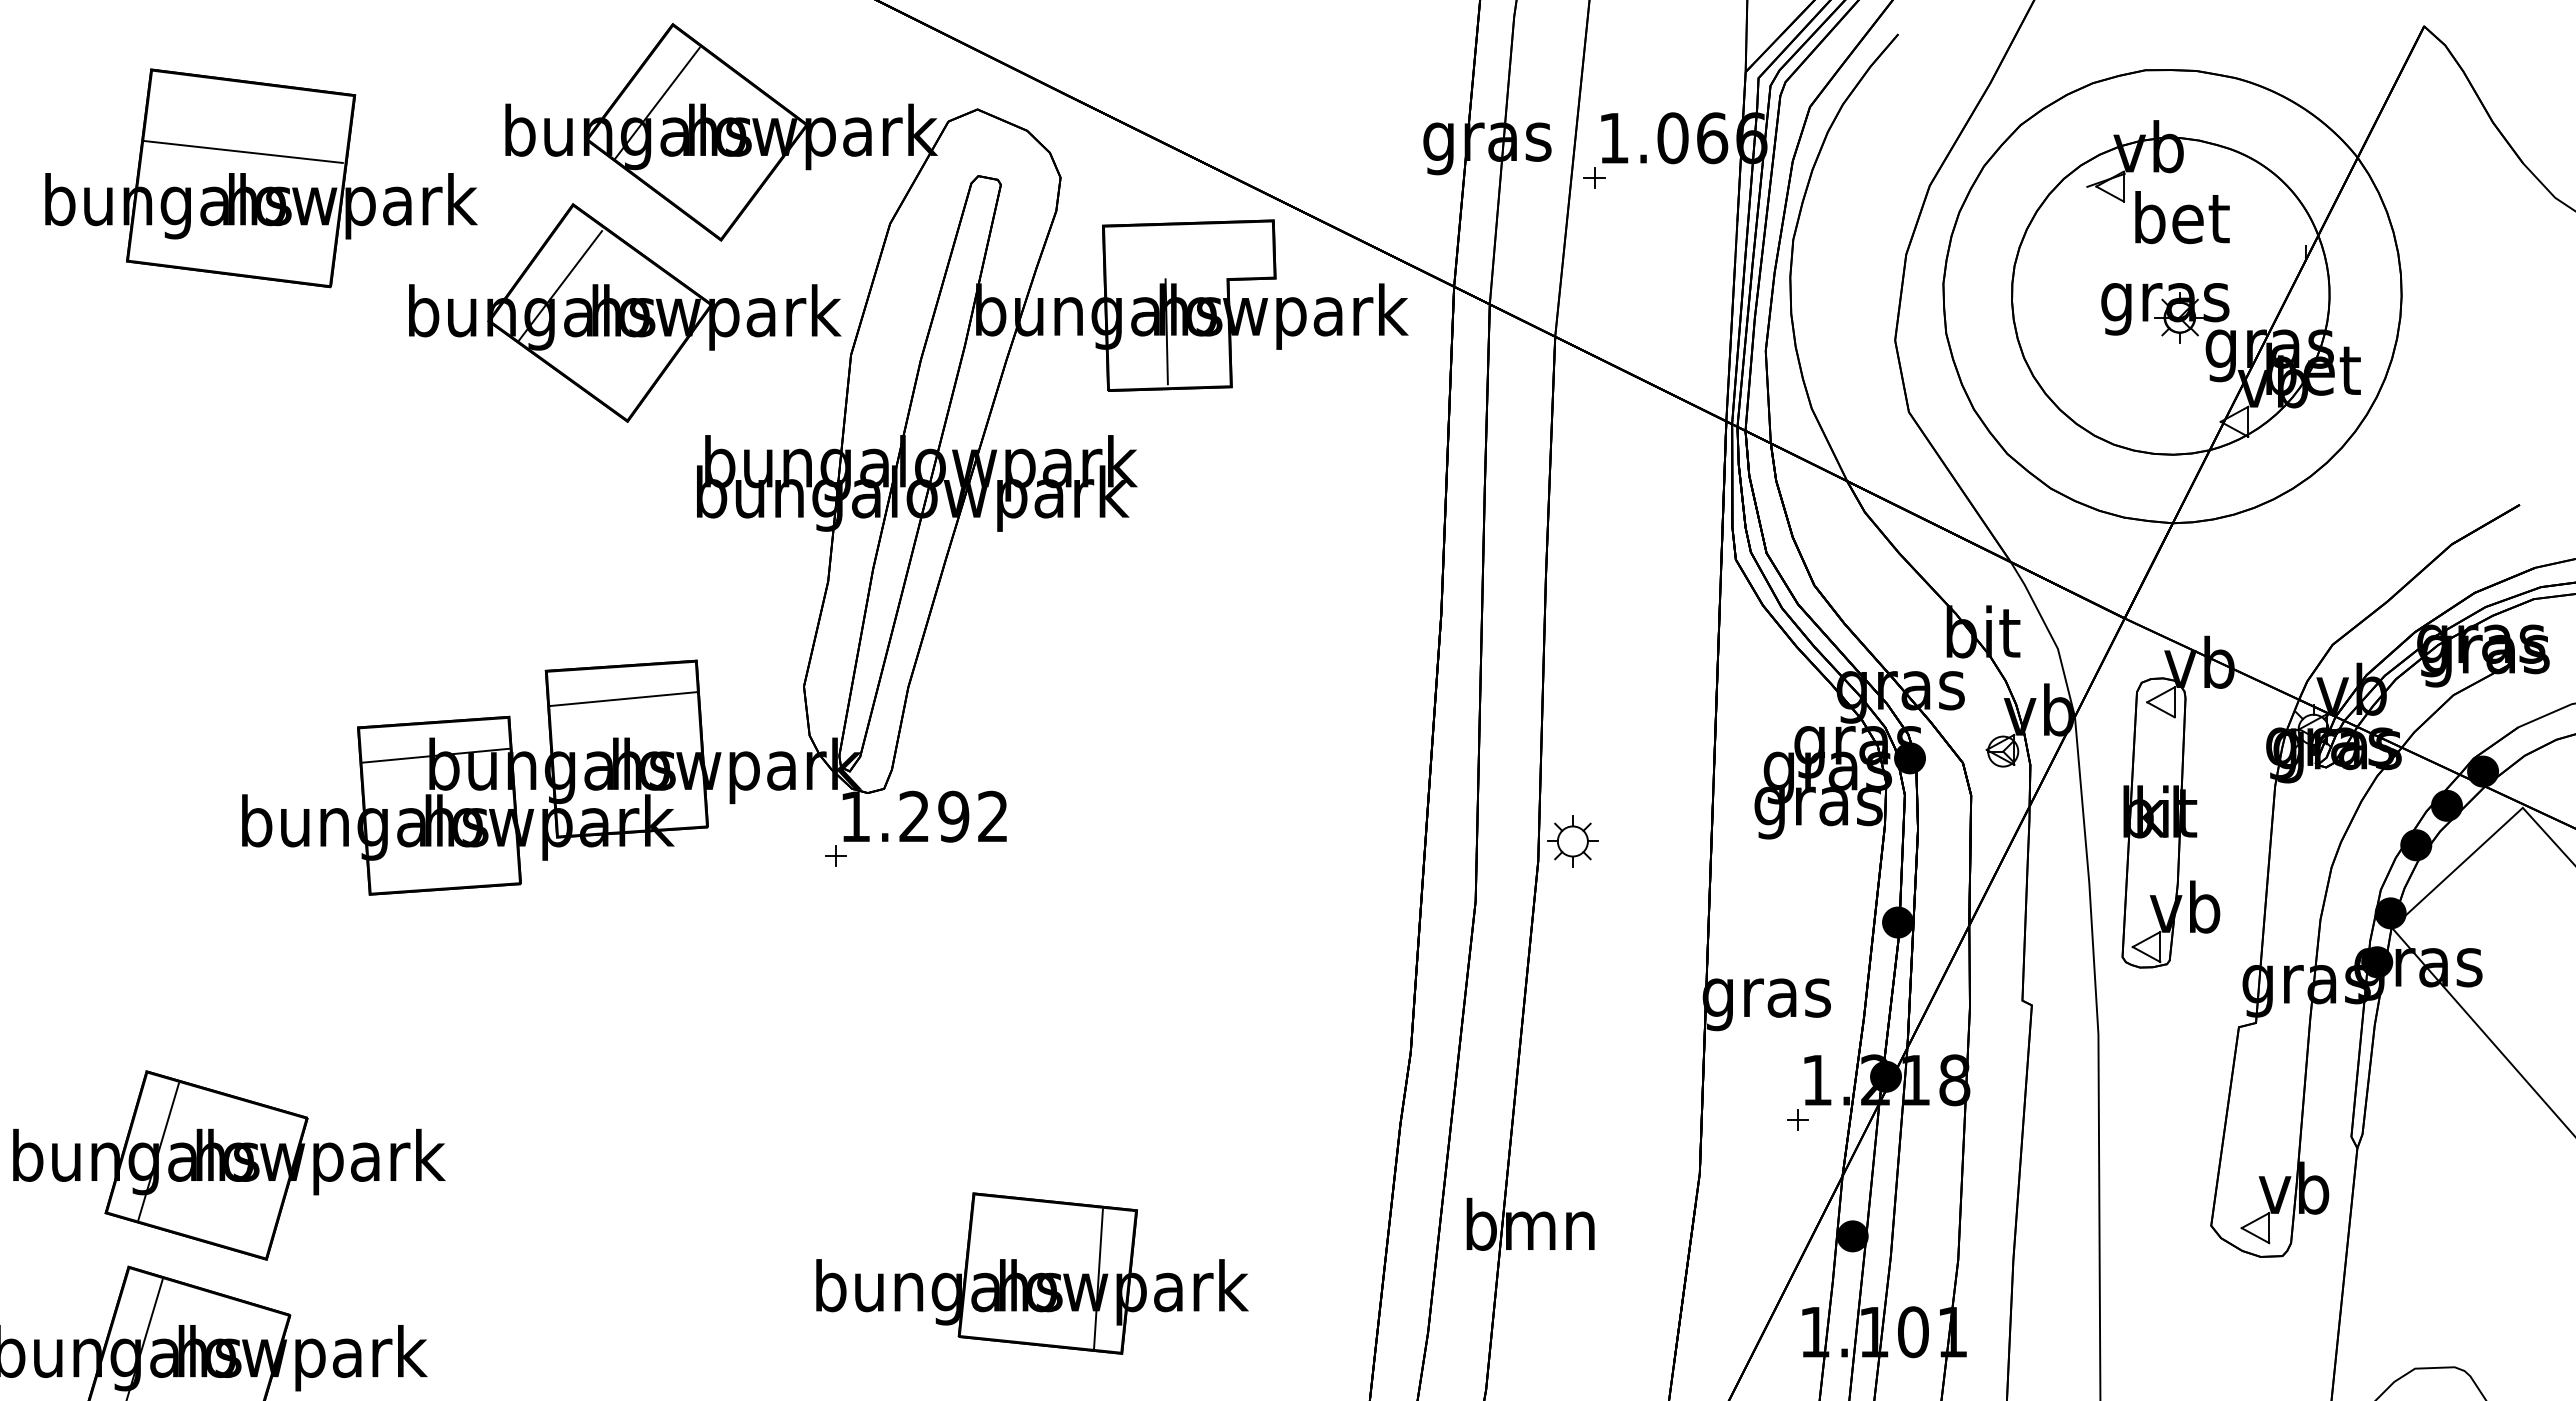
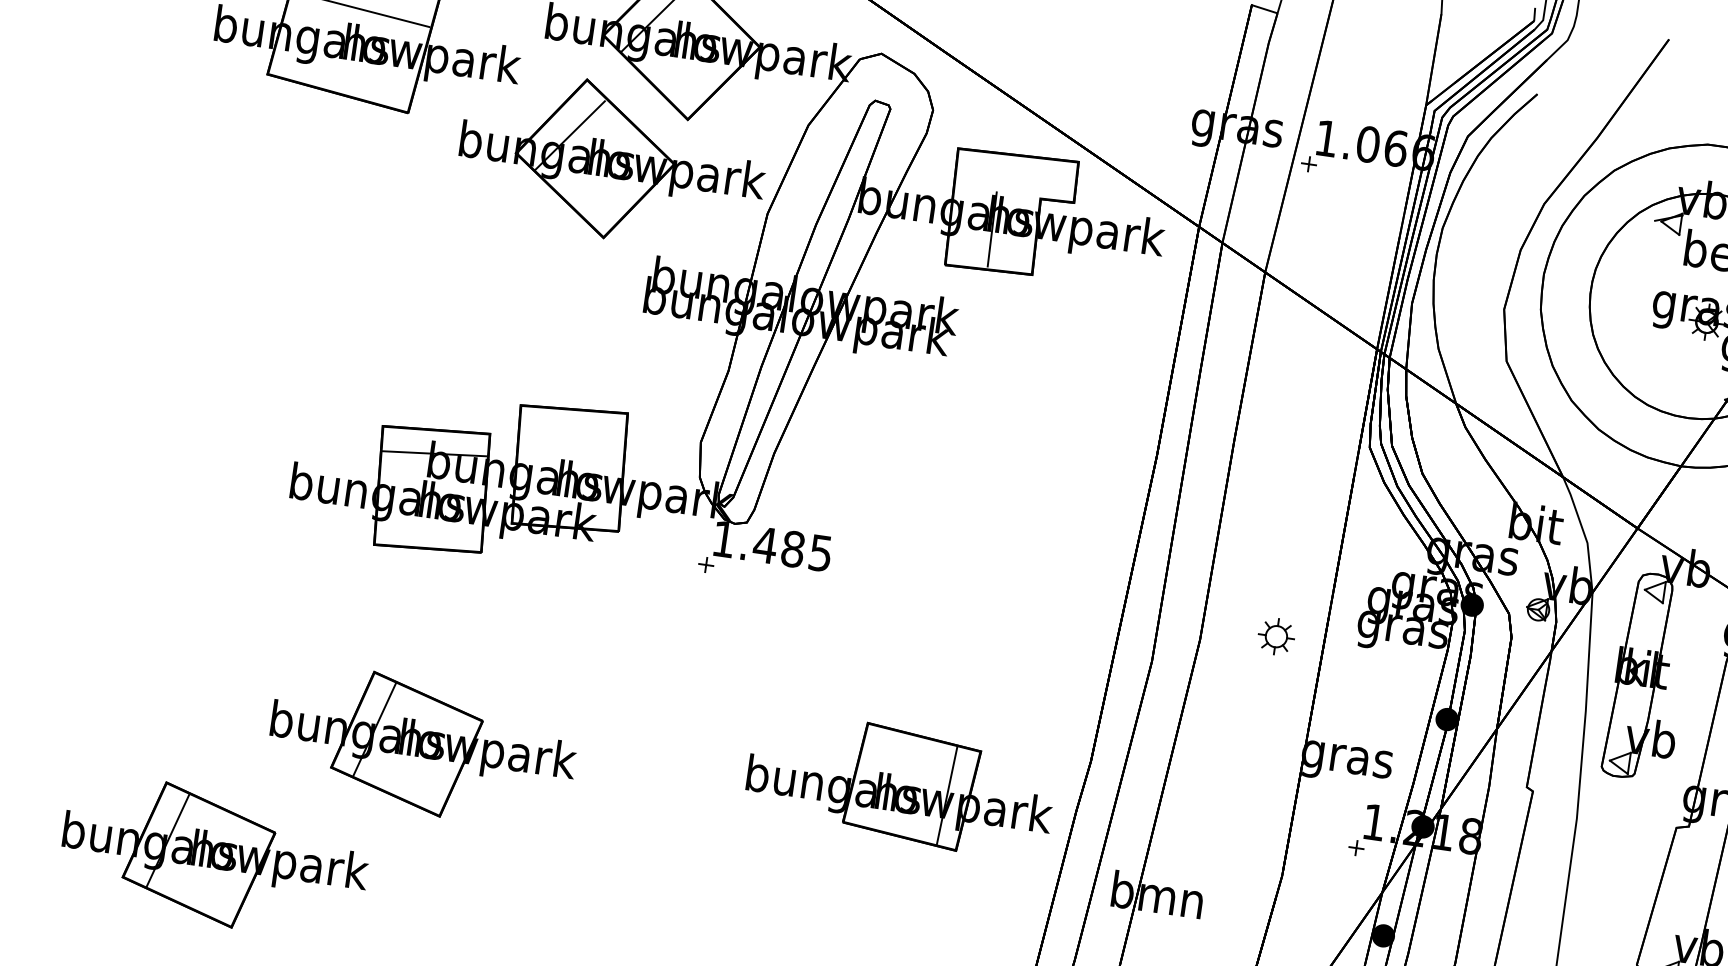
line: (623, 698) -> (572, 432), removed
text: (952, 816) -> (792, 548), 1.292 -> 1.485
part: (1572, 841) -> (1276, 636), moved
part: (229, 1165) -> (423, 746), moved
part: (1032, 1273) -> (901, 785), moved

